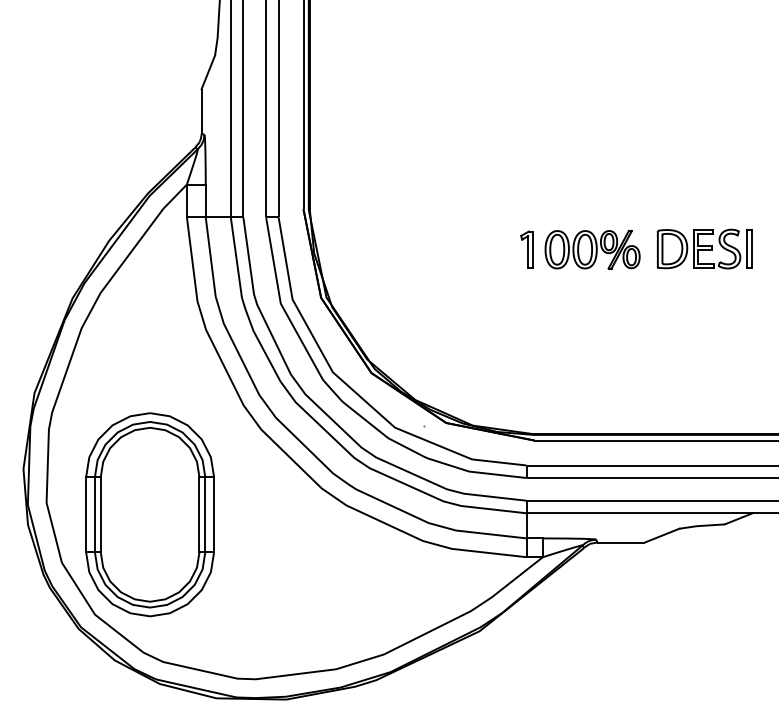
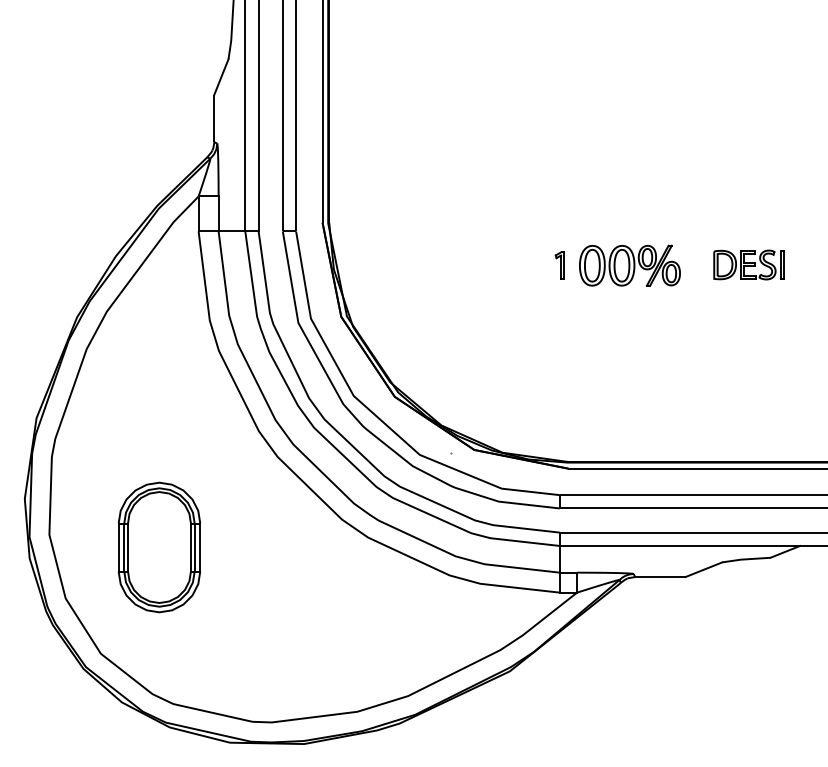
part: (704, 248) -> (748, 264), size x0.7
part: (526, 249) -> (559, 265), size x0.7
part: (150, 514) -> (159, 547), size x0.6

